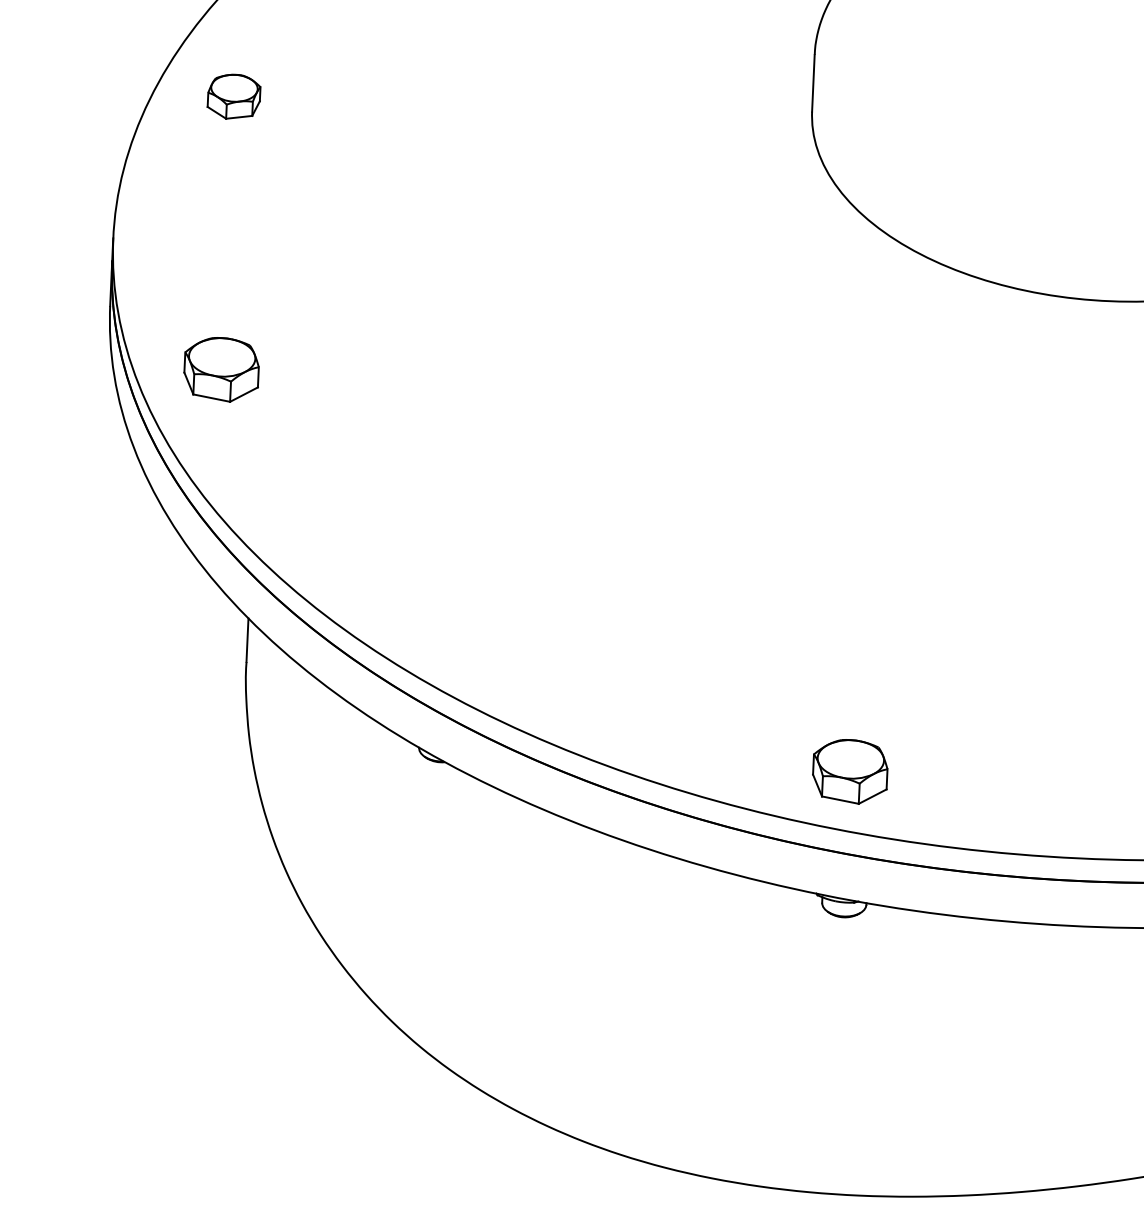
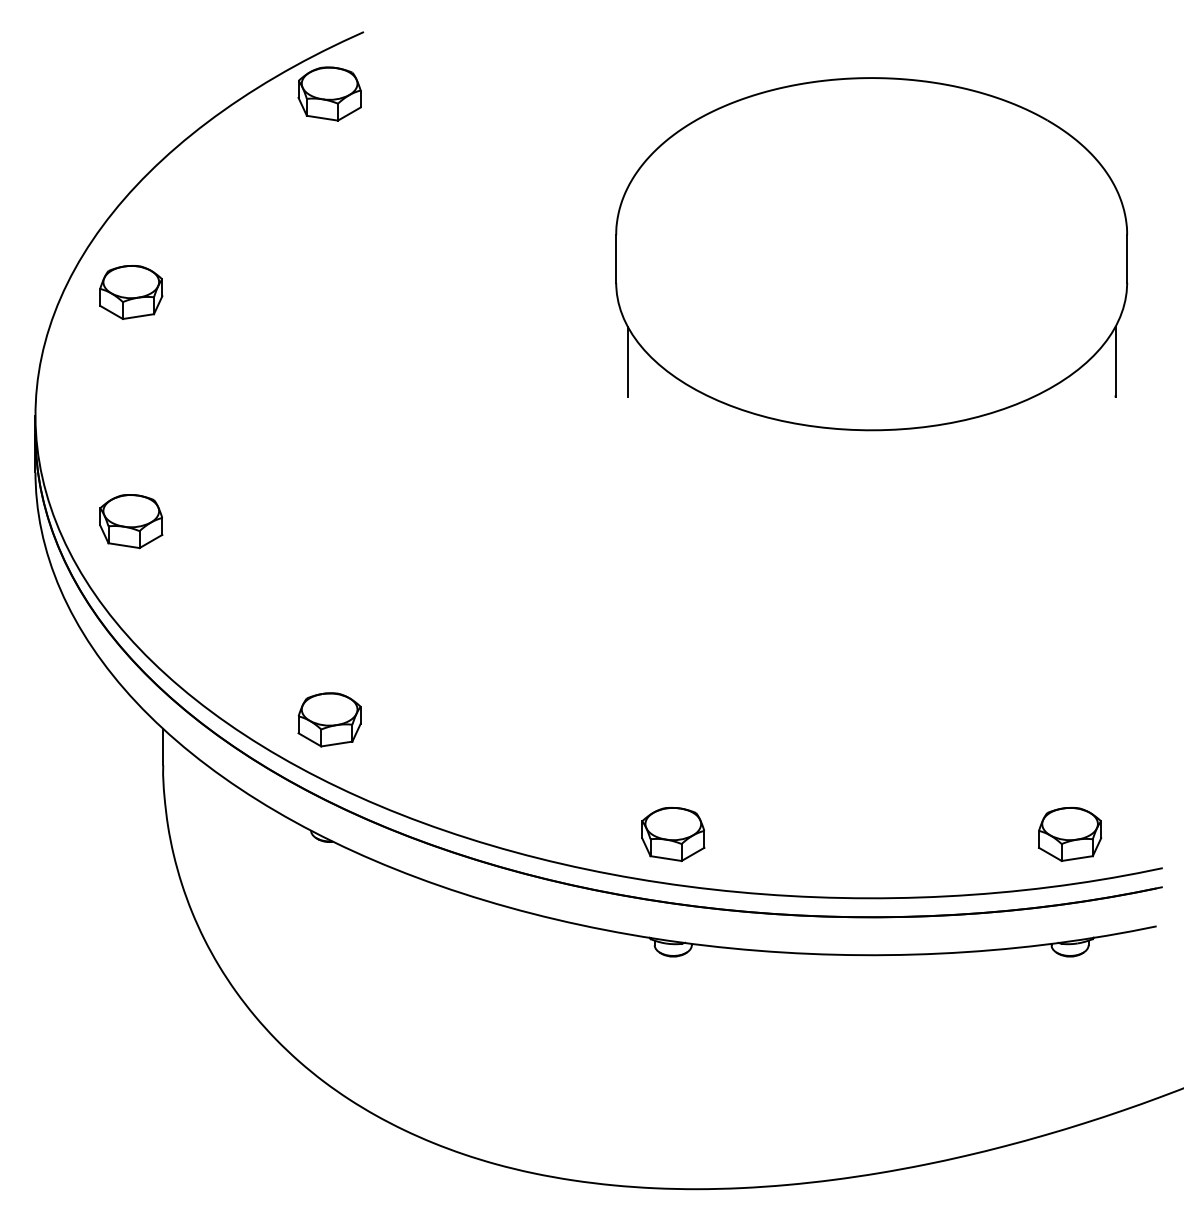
part: (234, 96) -> (131, 292), size x1.43
line: (821, 206) -> (627, 361), added
part: (447, 616) -> (329, 719), added

